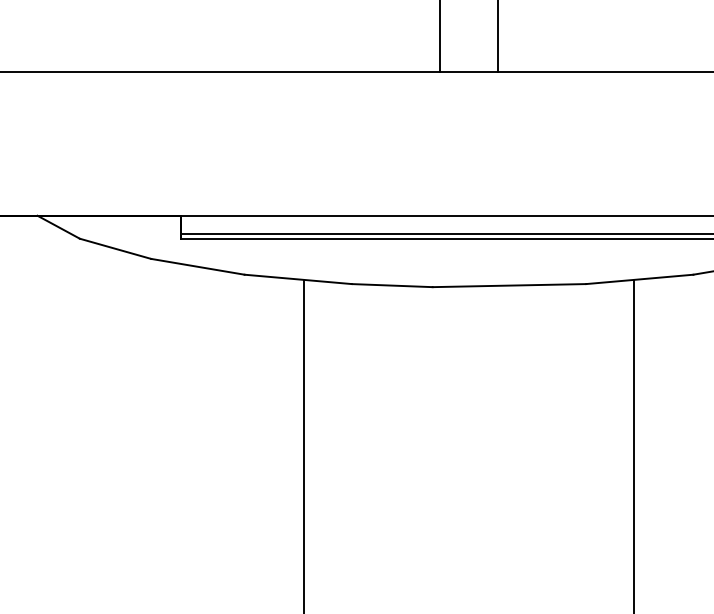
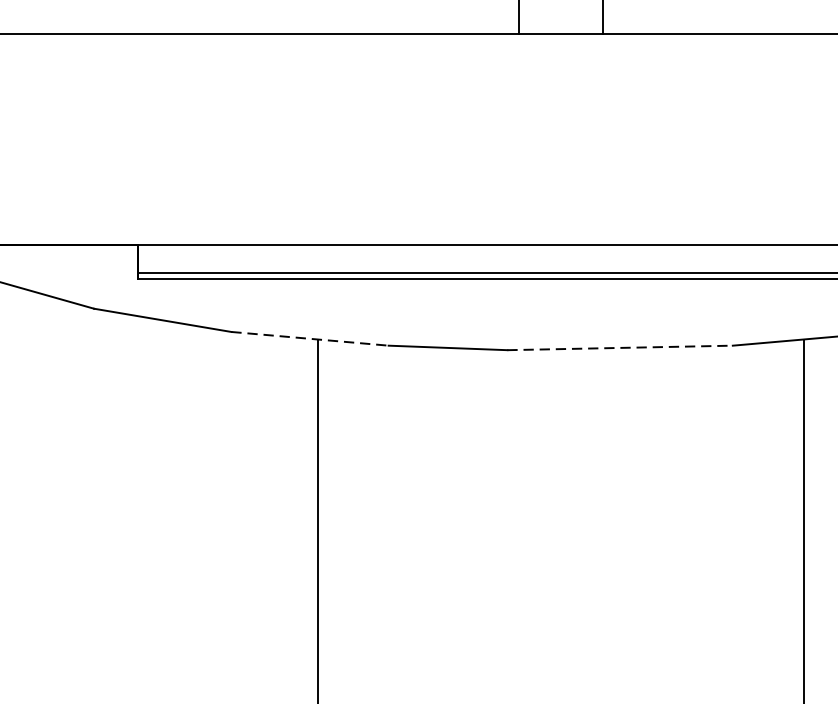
line: (298, 279) -> (310, 338), solid -> dashed
line: (509, 285) -> (620, 347), solid -> dashed

